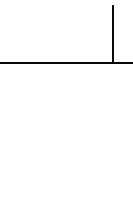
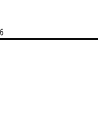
line: (113, 34) -> (80, 22), removed

